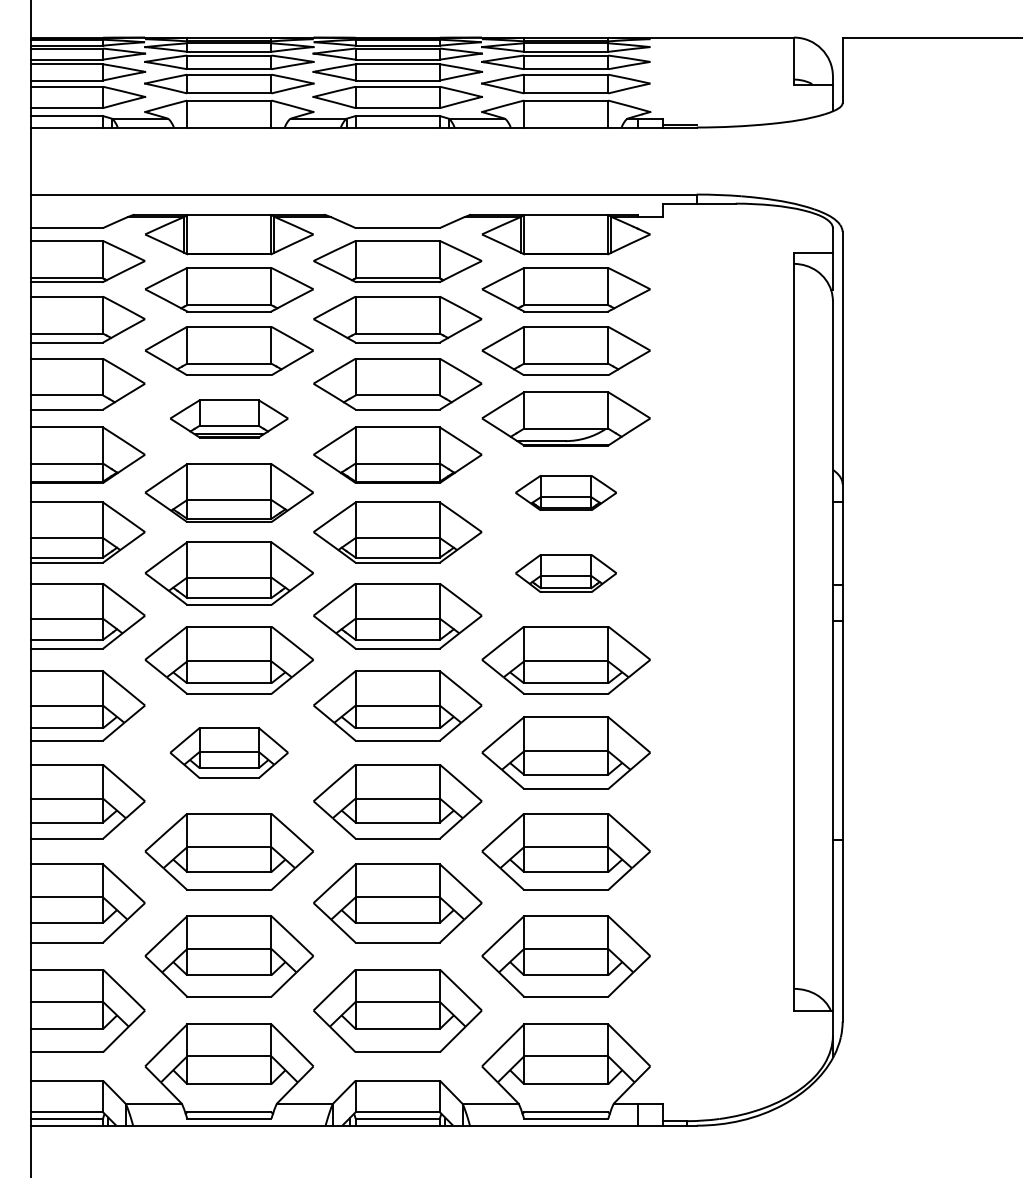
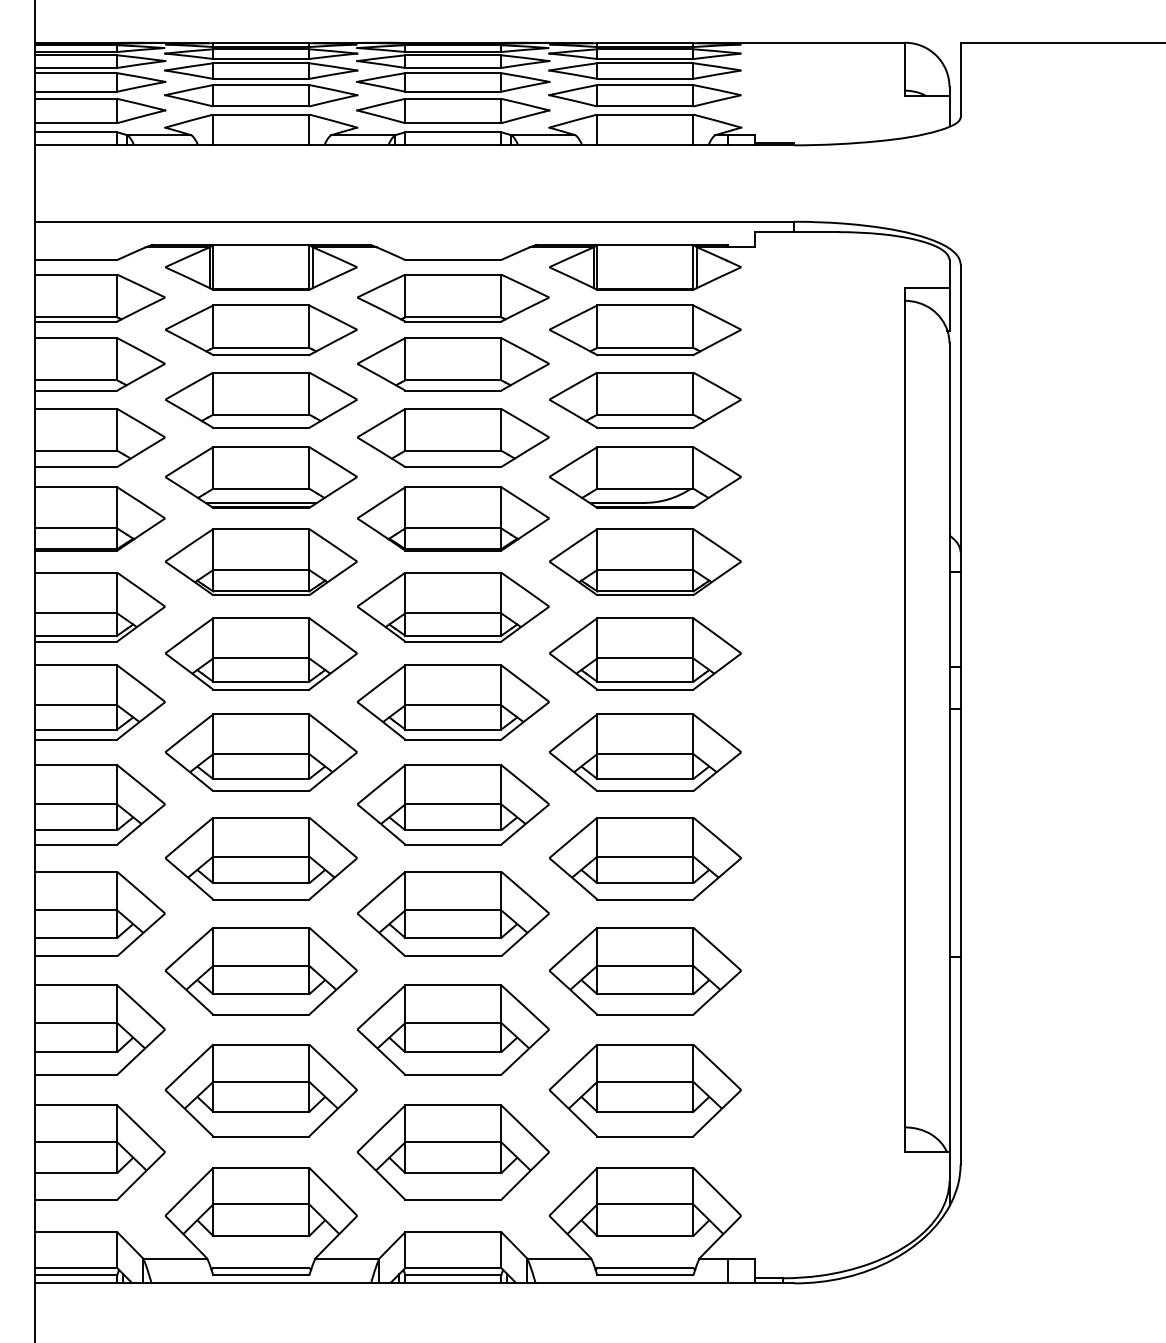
part: (228, 418) -> (260, 477), size x1.43
part: (565, 492) -> (644, 561), size x1.67
part: (565, 573) -> (644, 653), size x1.67
part: (228, 752) -> (260, 857), size x1.43

